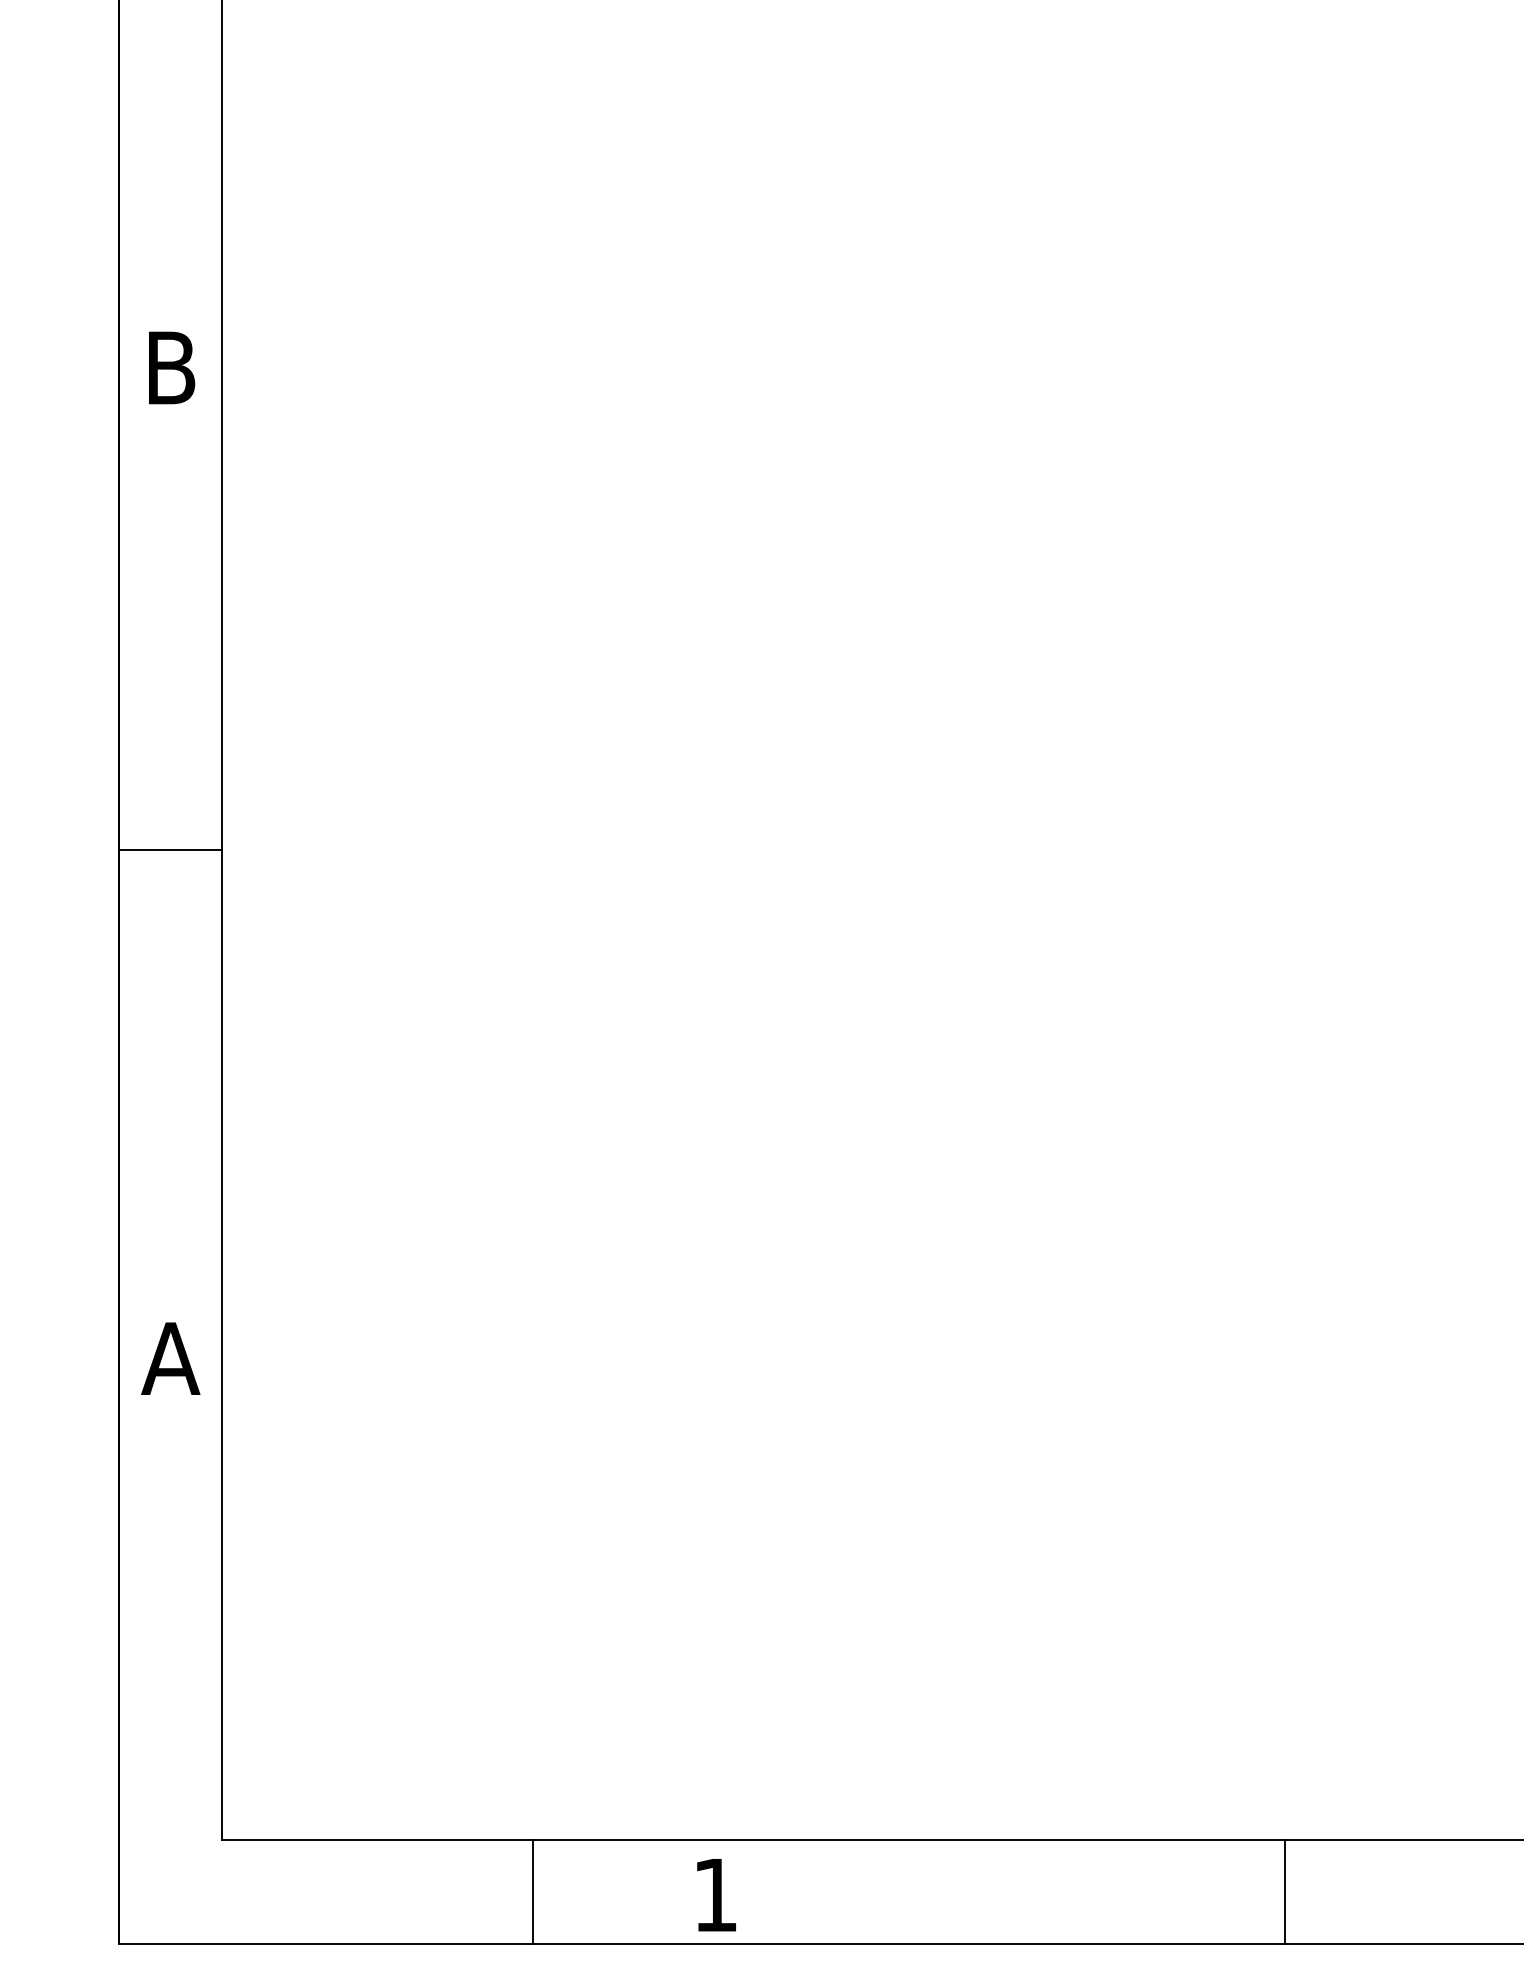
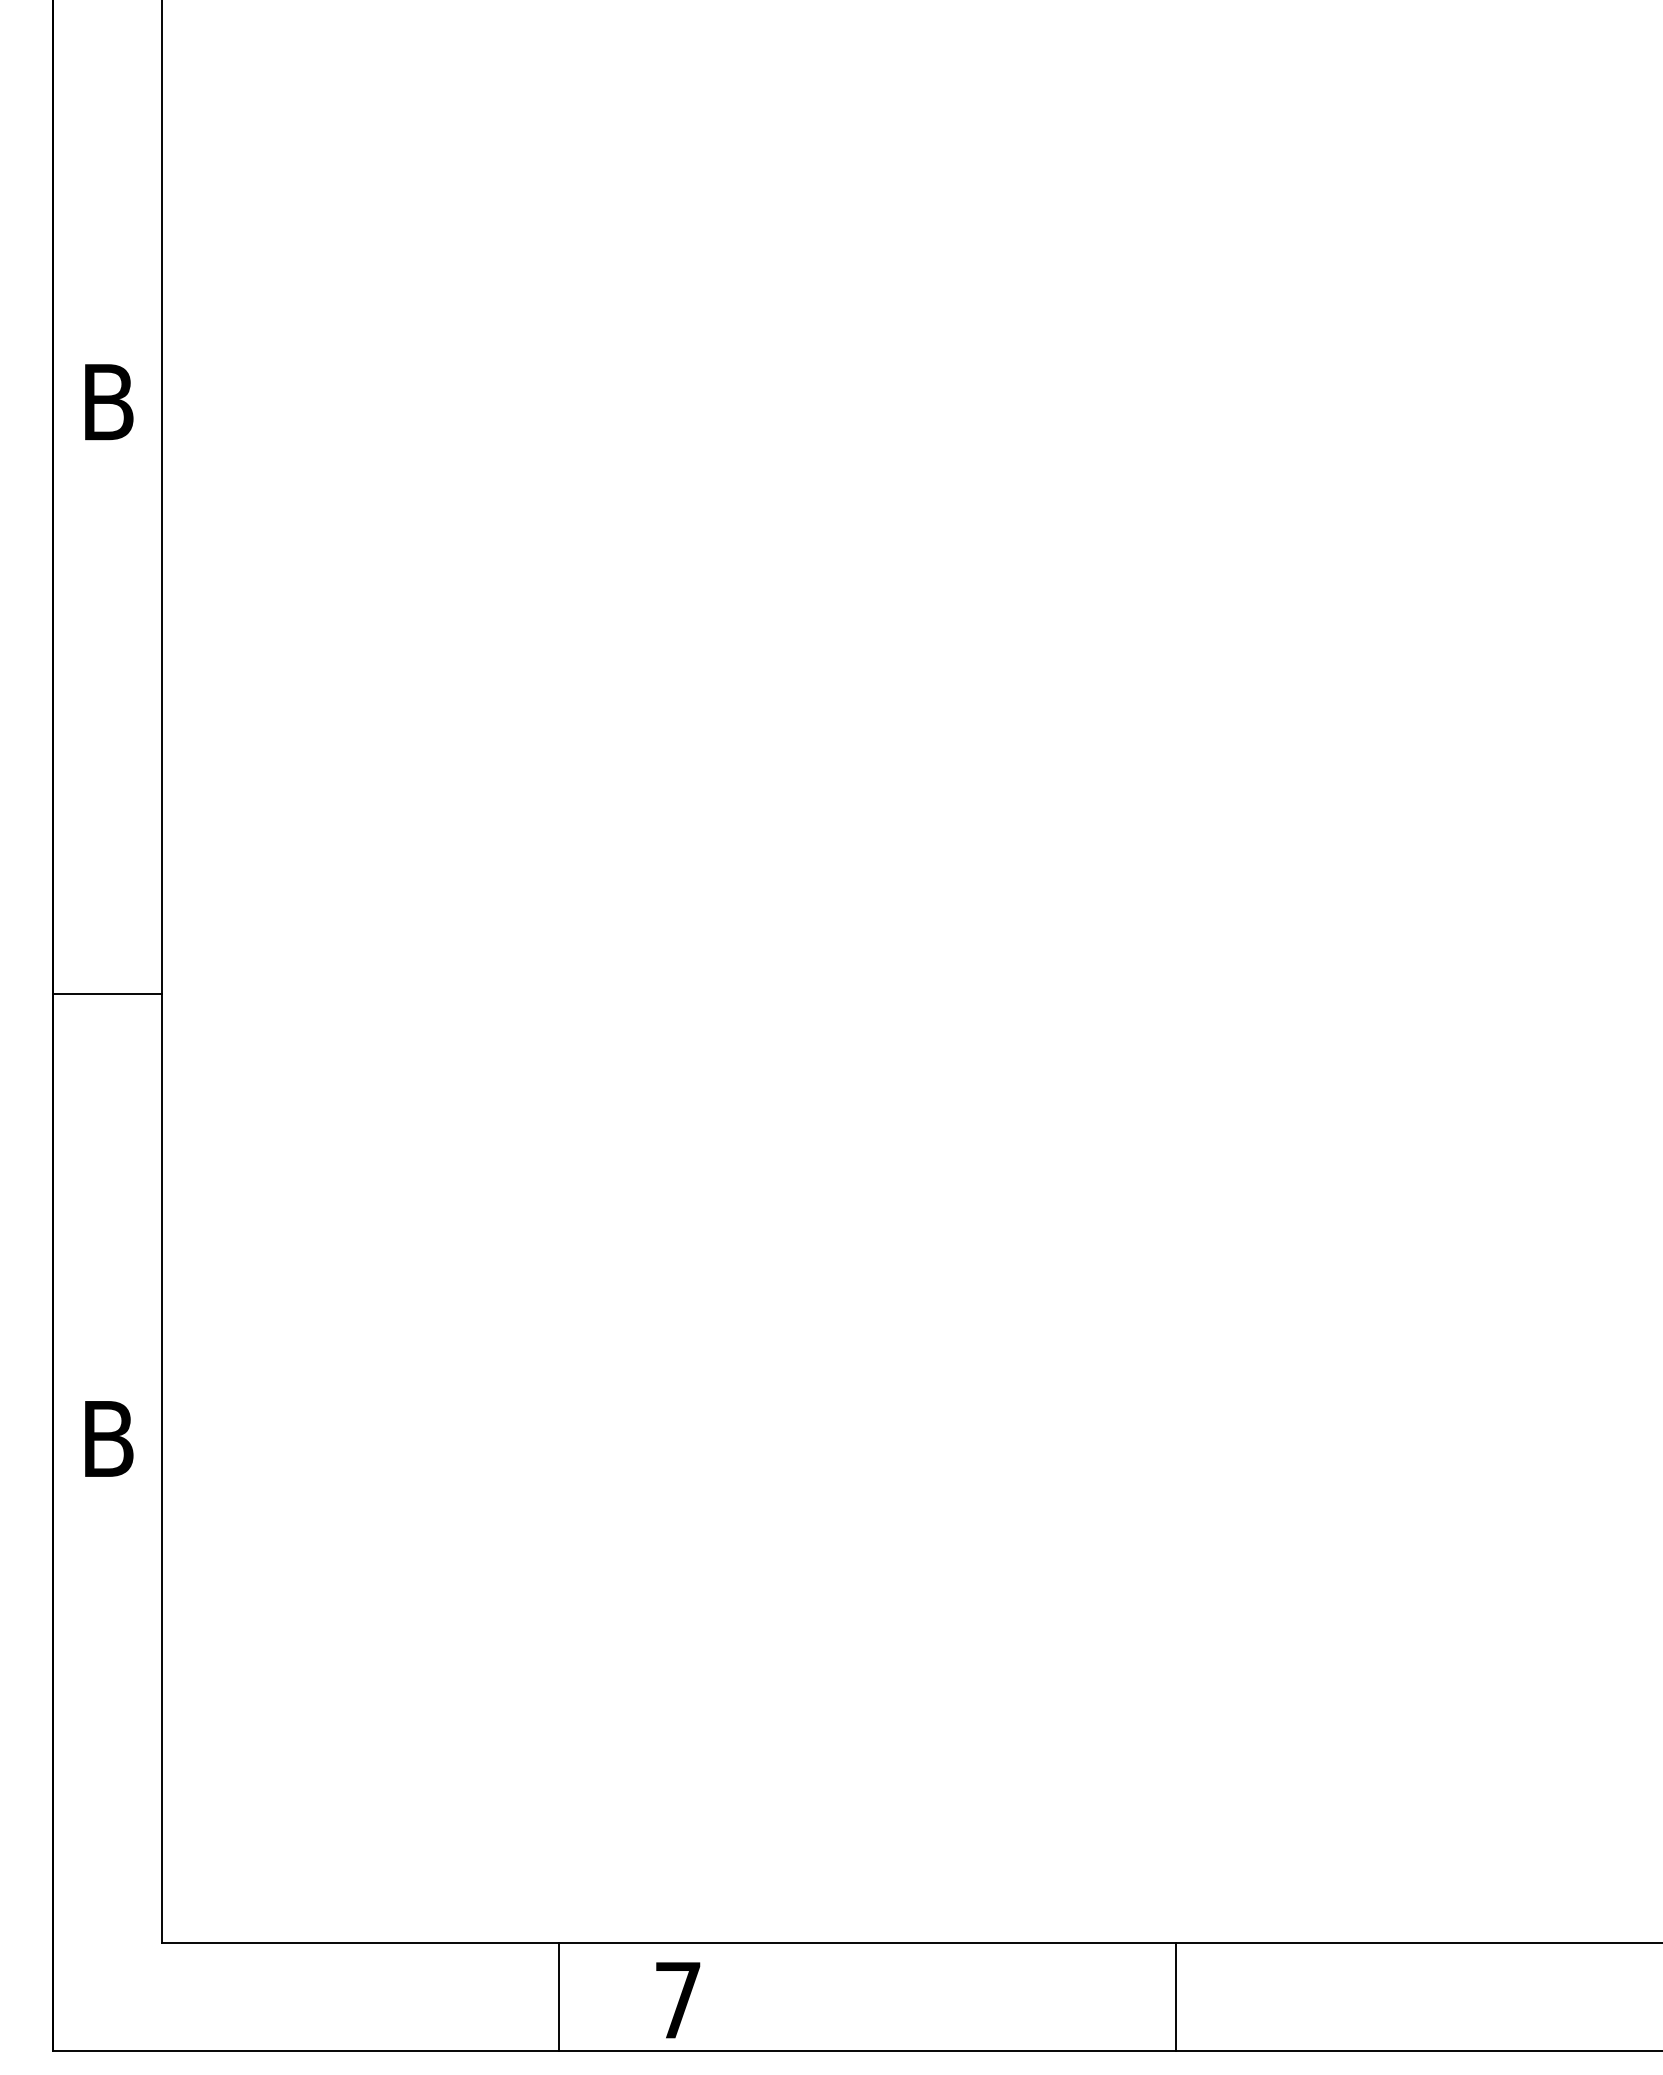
line: (170, 849) -> (107, 994), moved
text: (170, 1358) -> (107, 1438), A -> B
line: (532, 1892) -> (558, 1997), moved
line: (1285, 1892) -> (1176, 1997), moved
text: (715, 1895) -> (678, 2000), 1 -> 7

